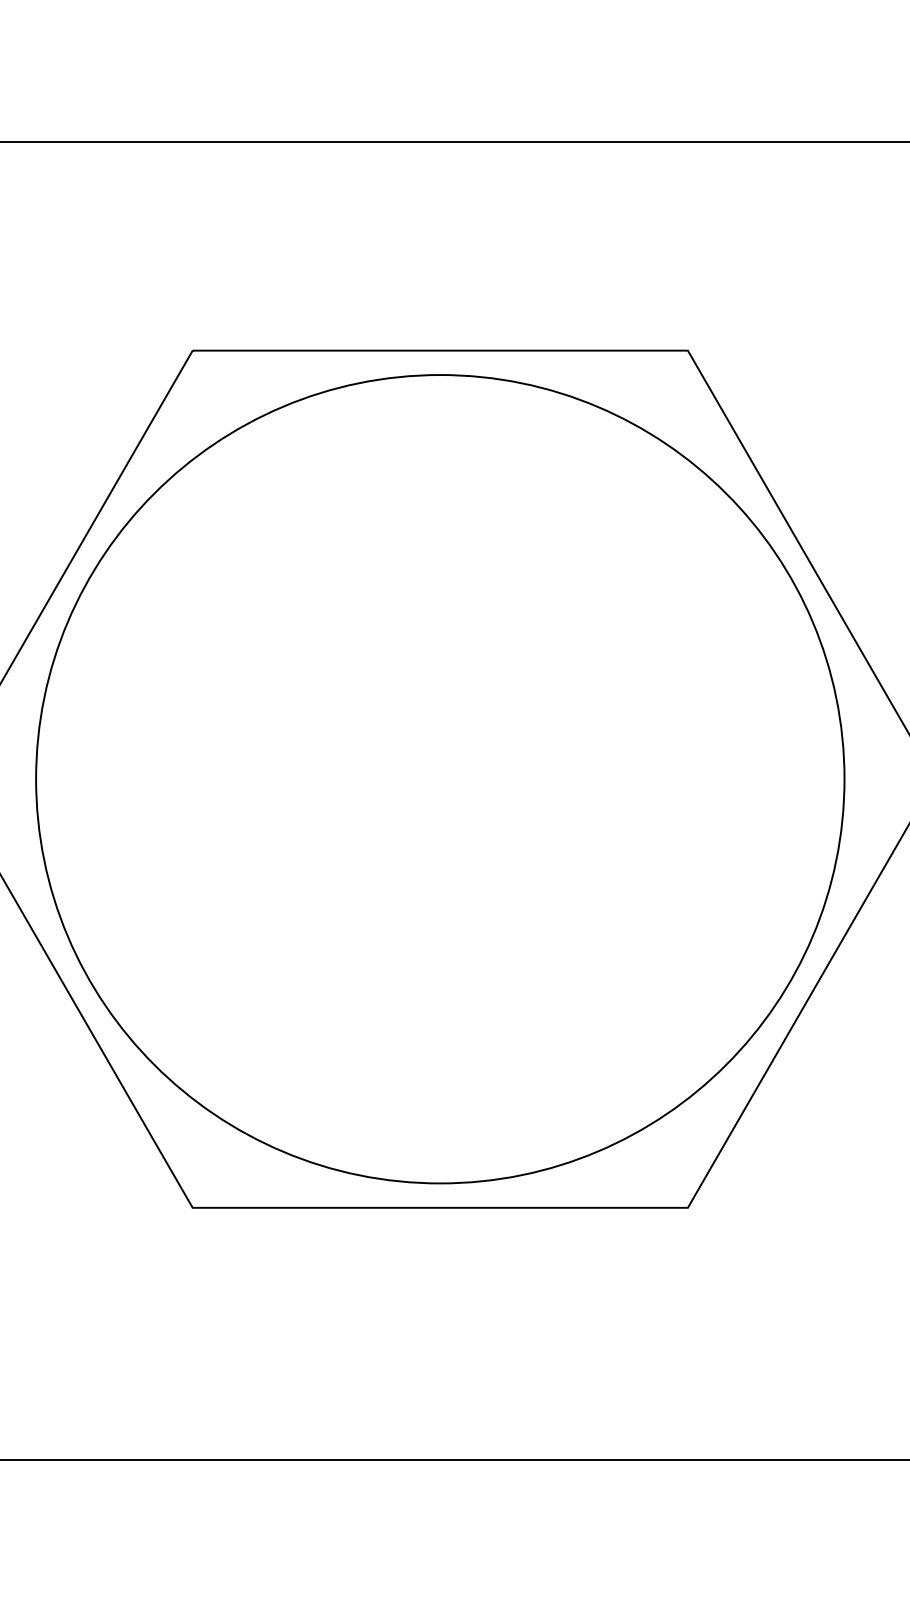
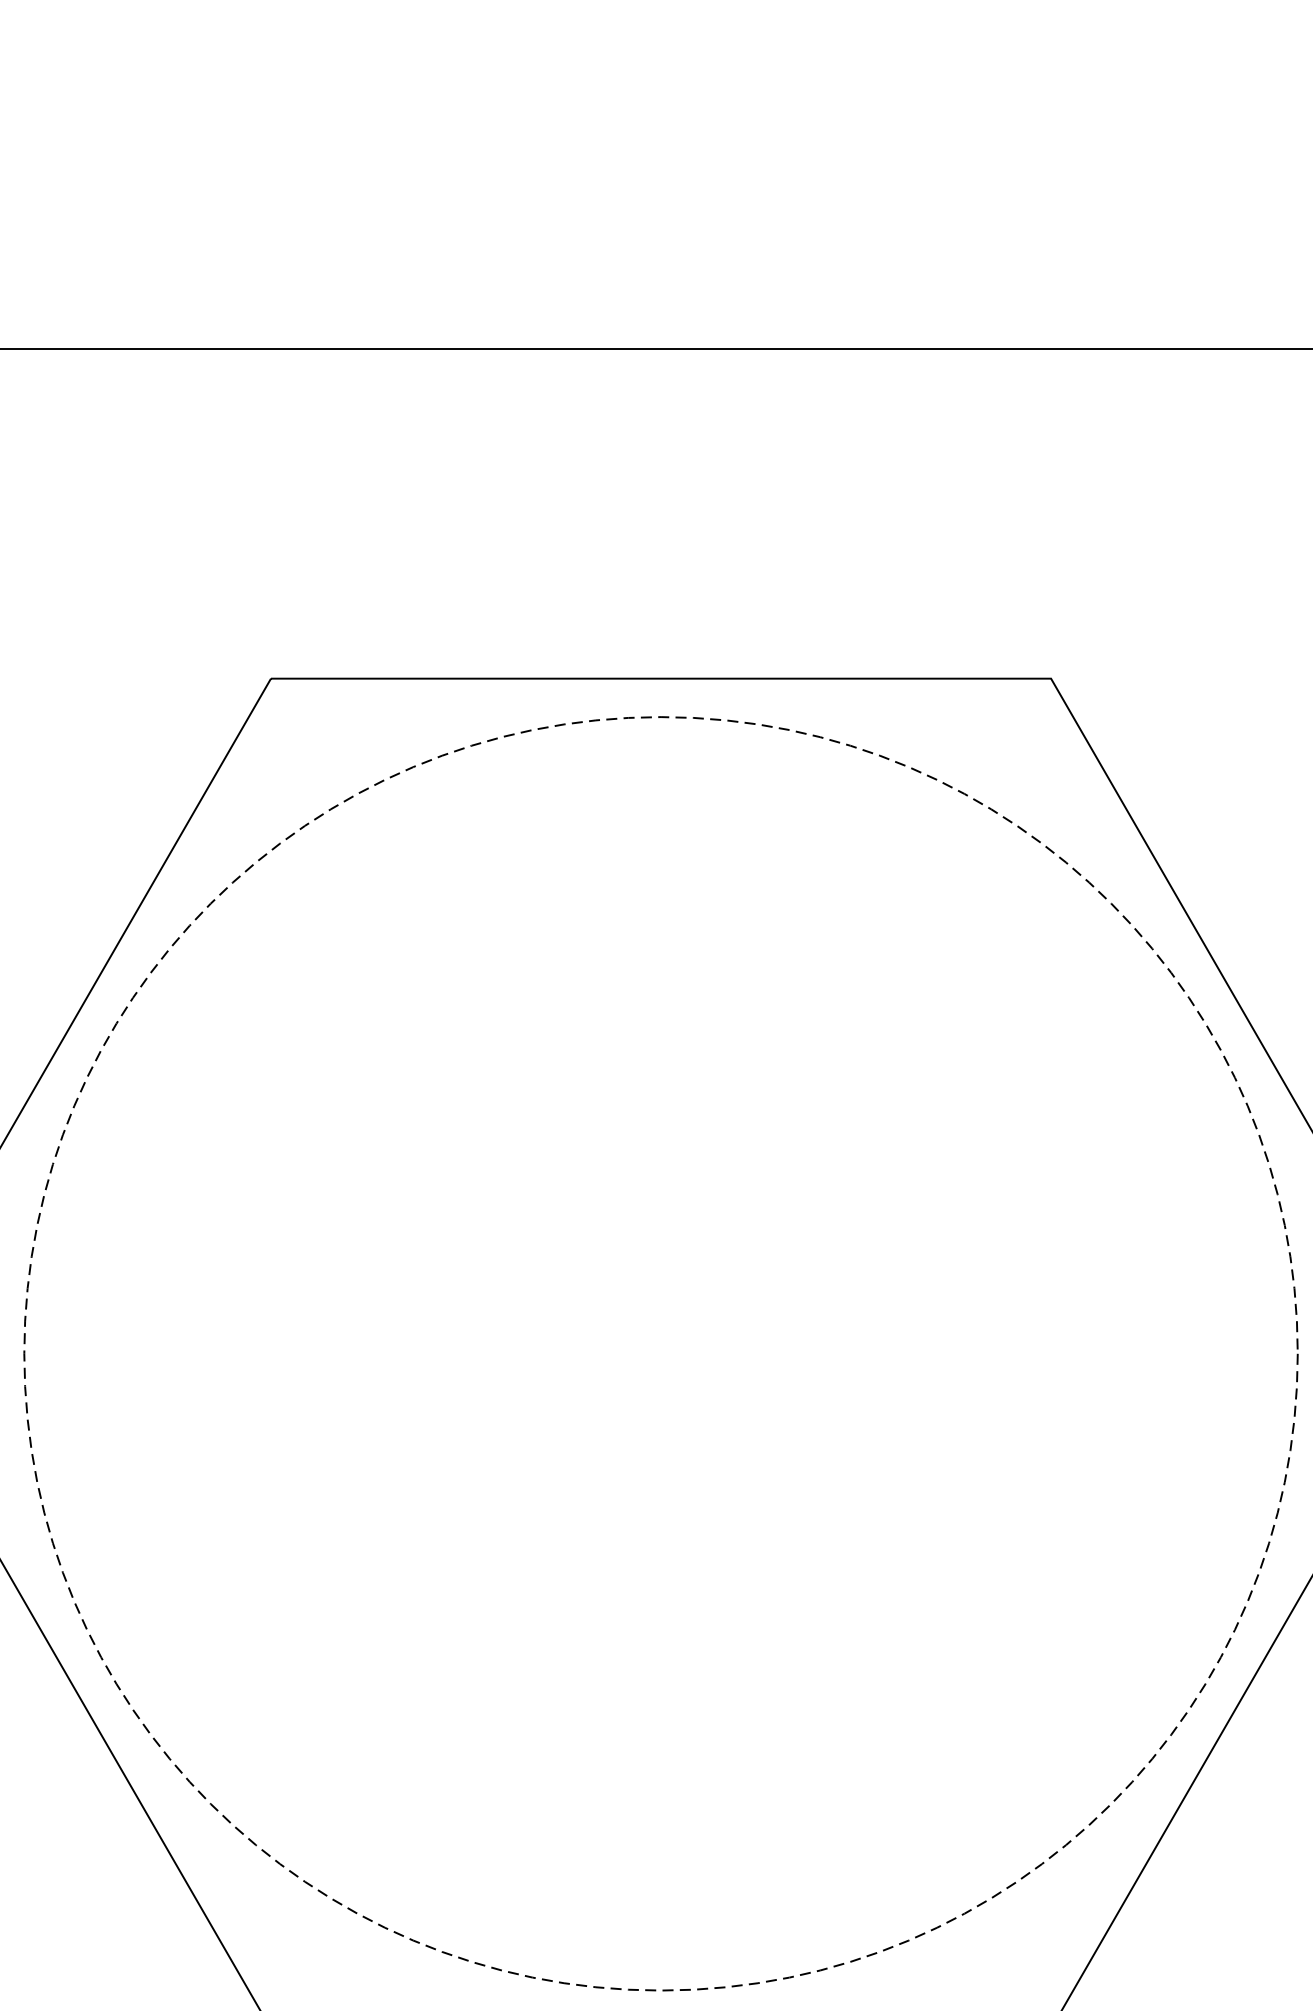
circle: (440, 779) -> (661, 1354), solid -> dashed

